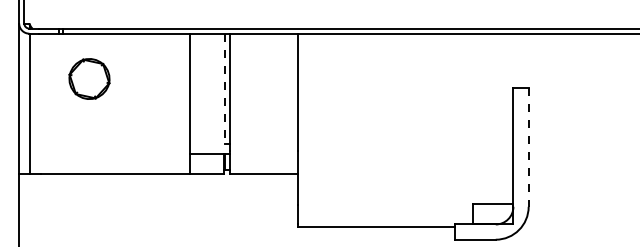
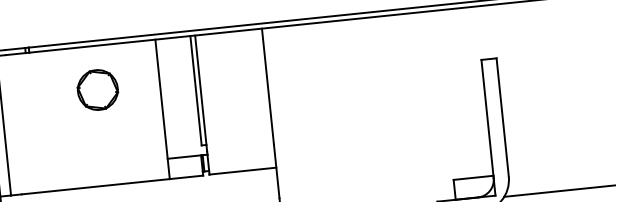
part: (89, 78) -> (97, 89), moved
line: (225, 89) -> (196, 91), dashed -> solid
line: (528, 147) -> (502, 117), dashed -> solid
line: (577, 226) -> (559, 191), added

